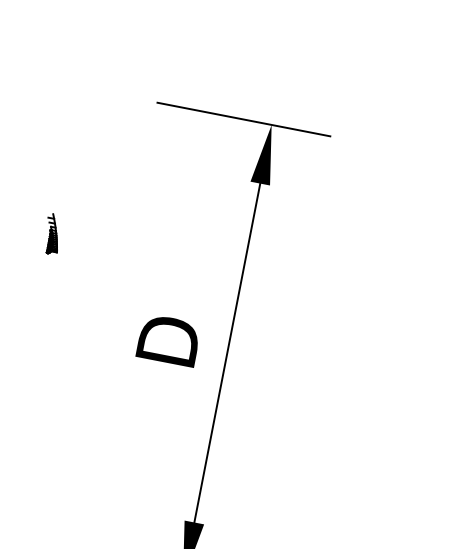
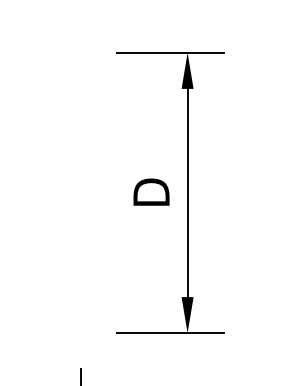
part: (52, 233) -> (70, 142), removed

